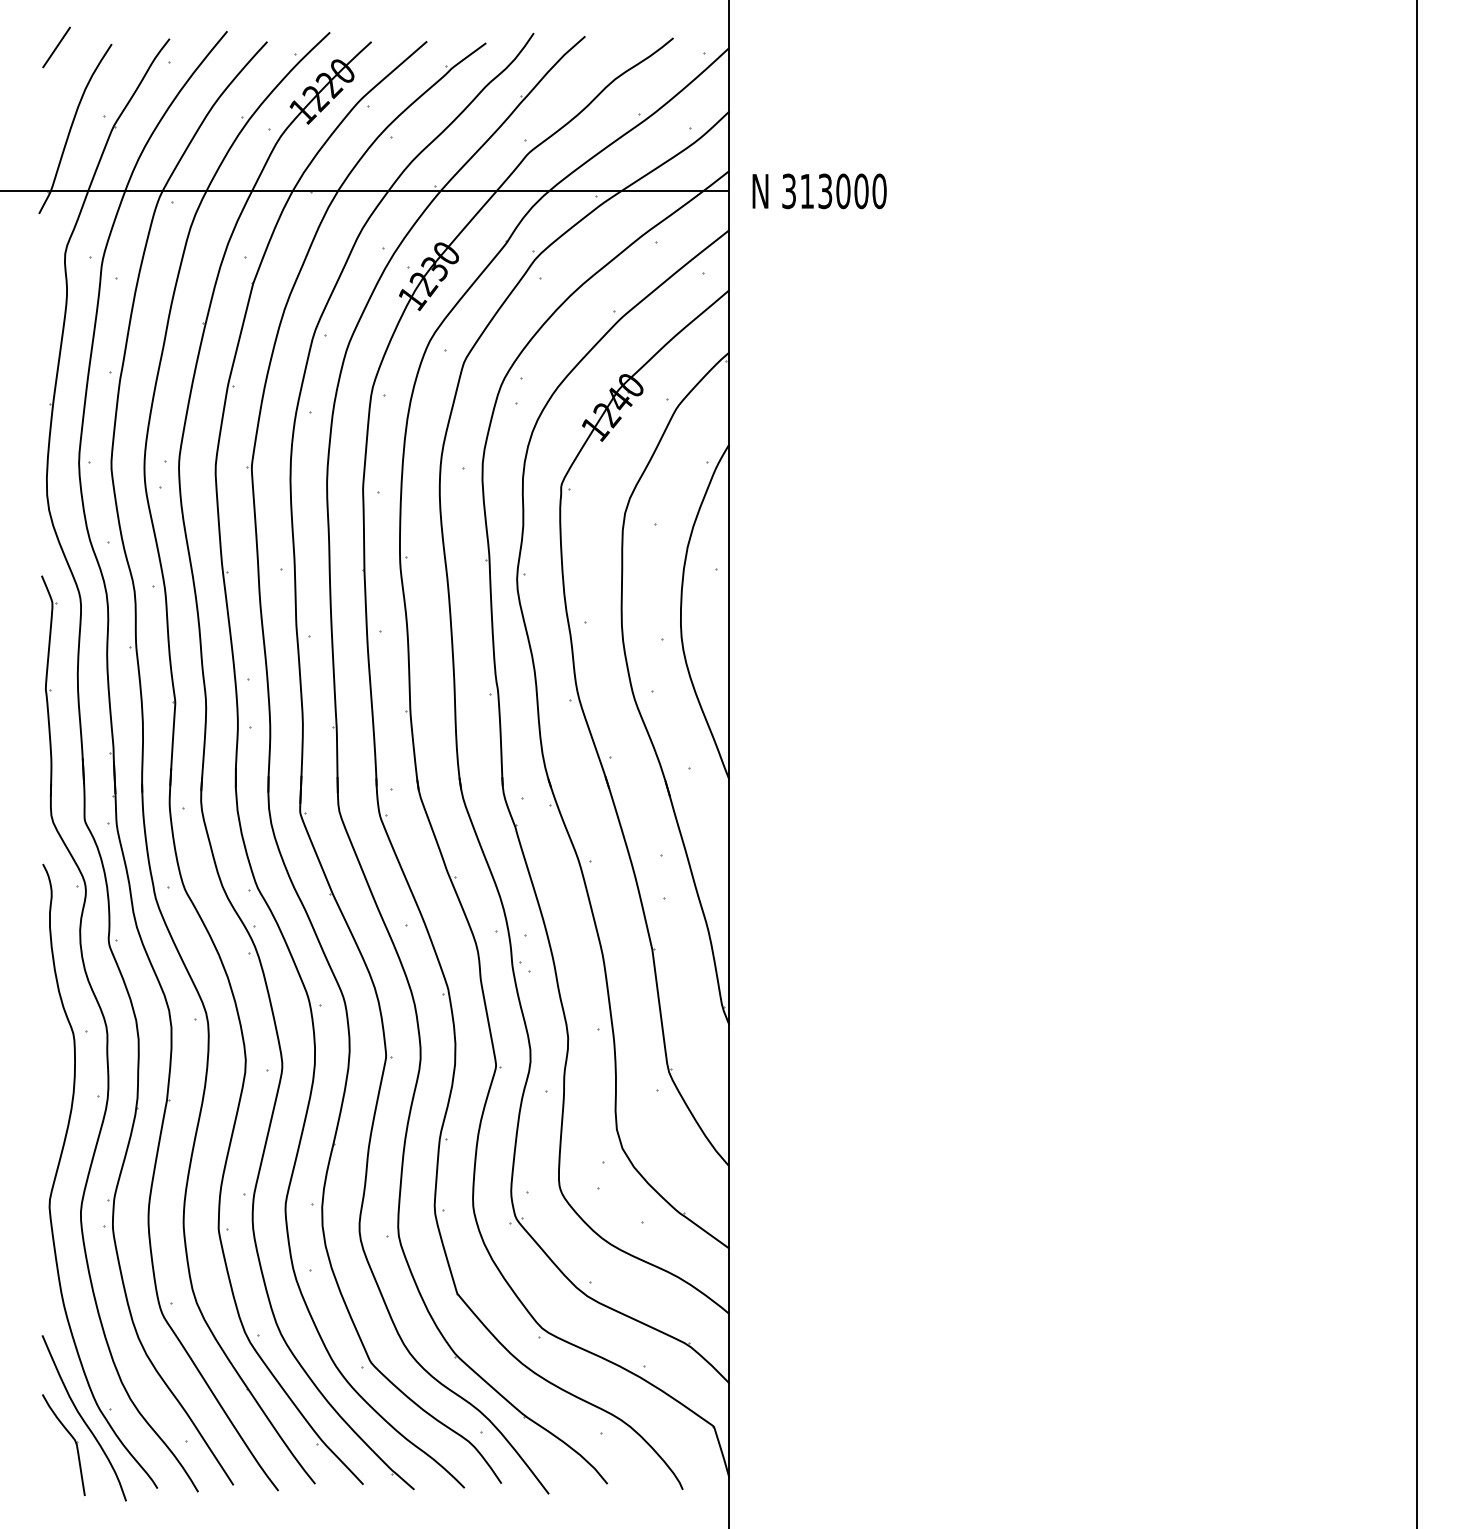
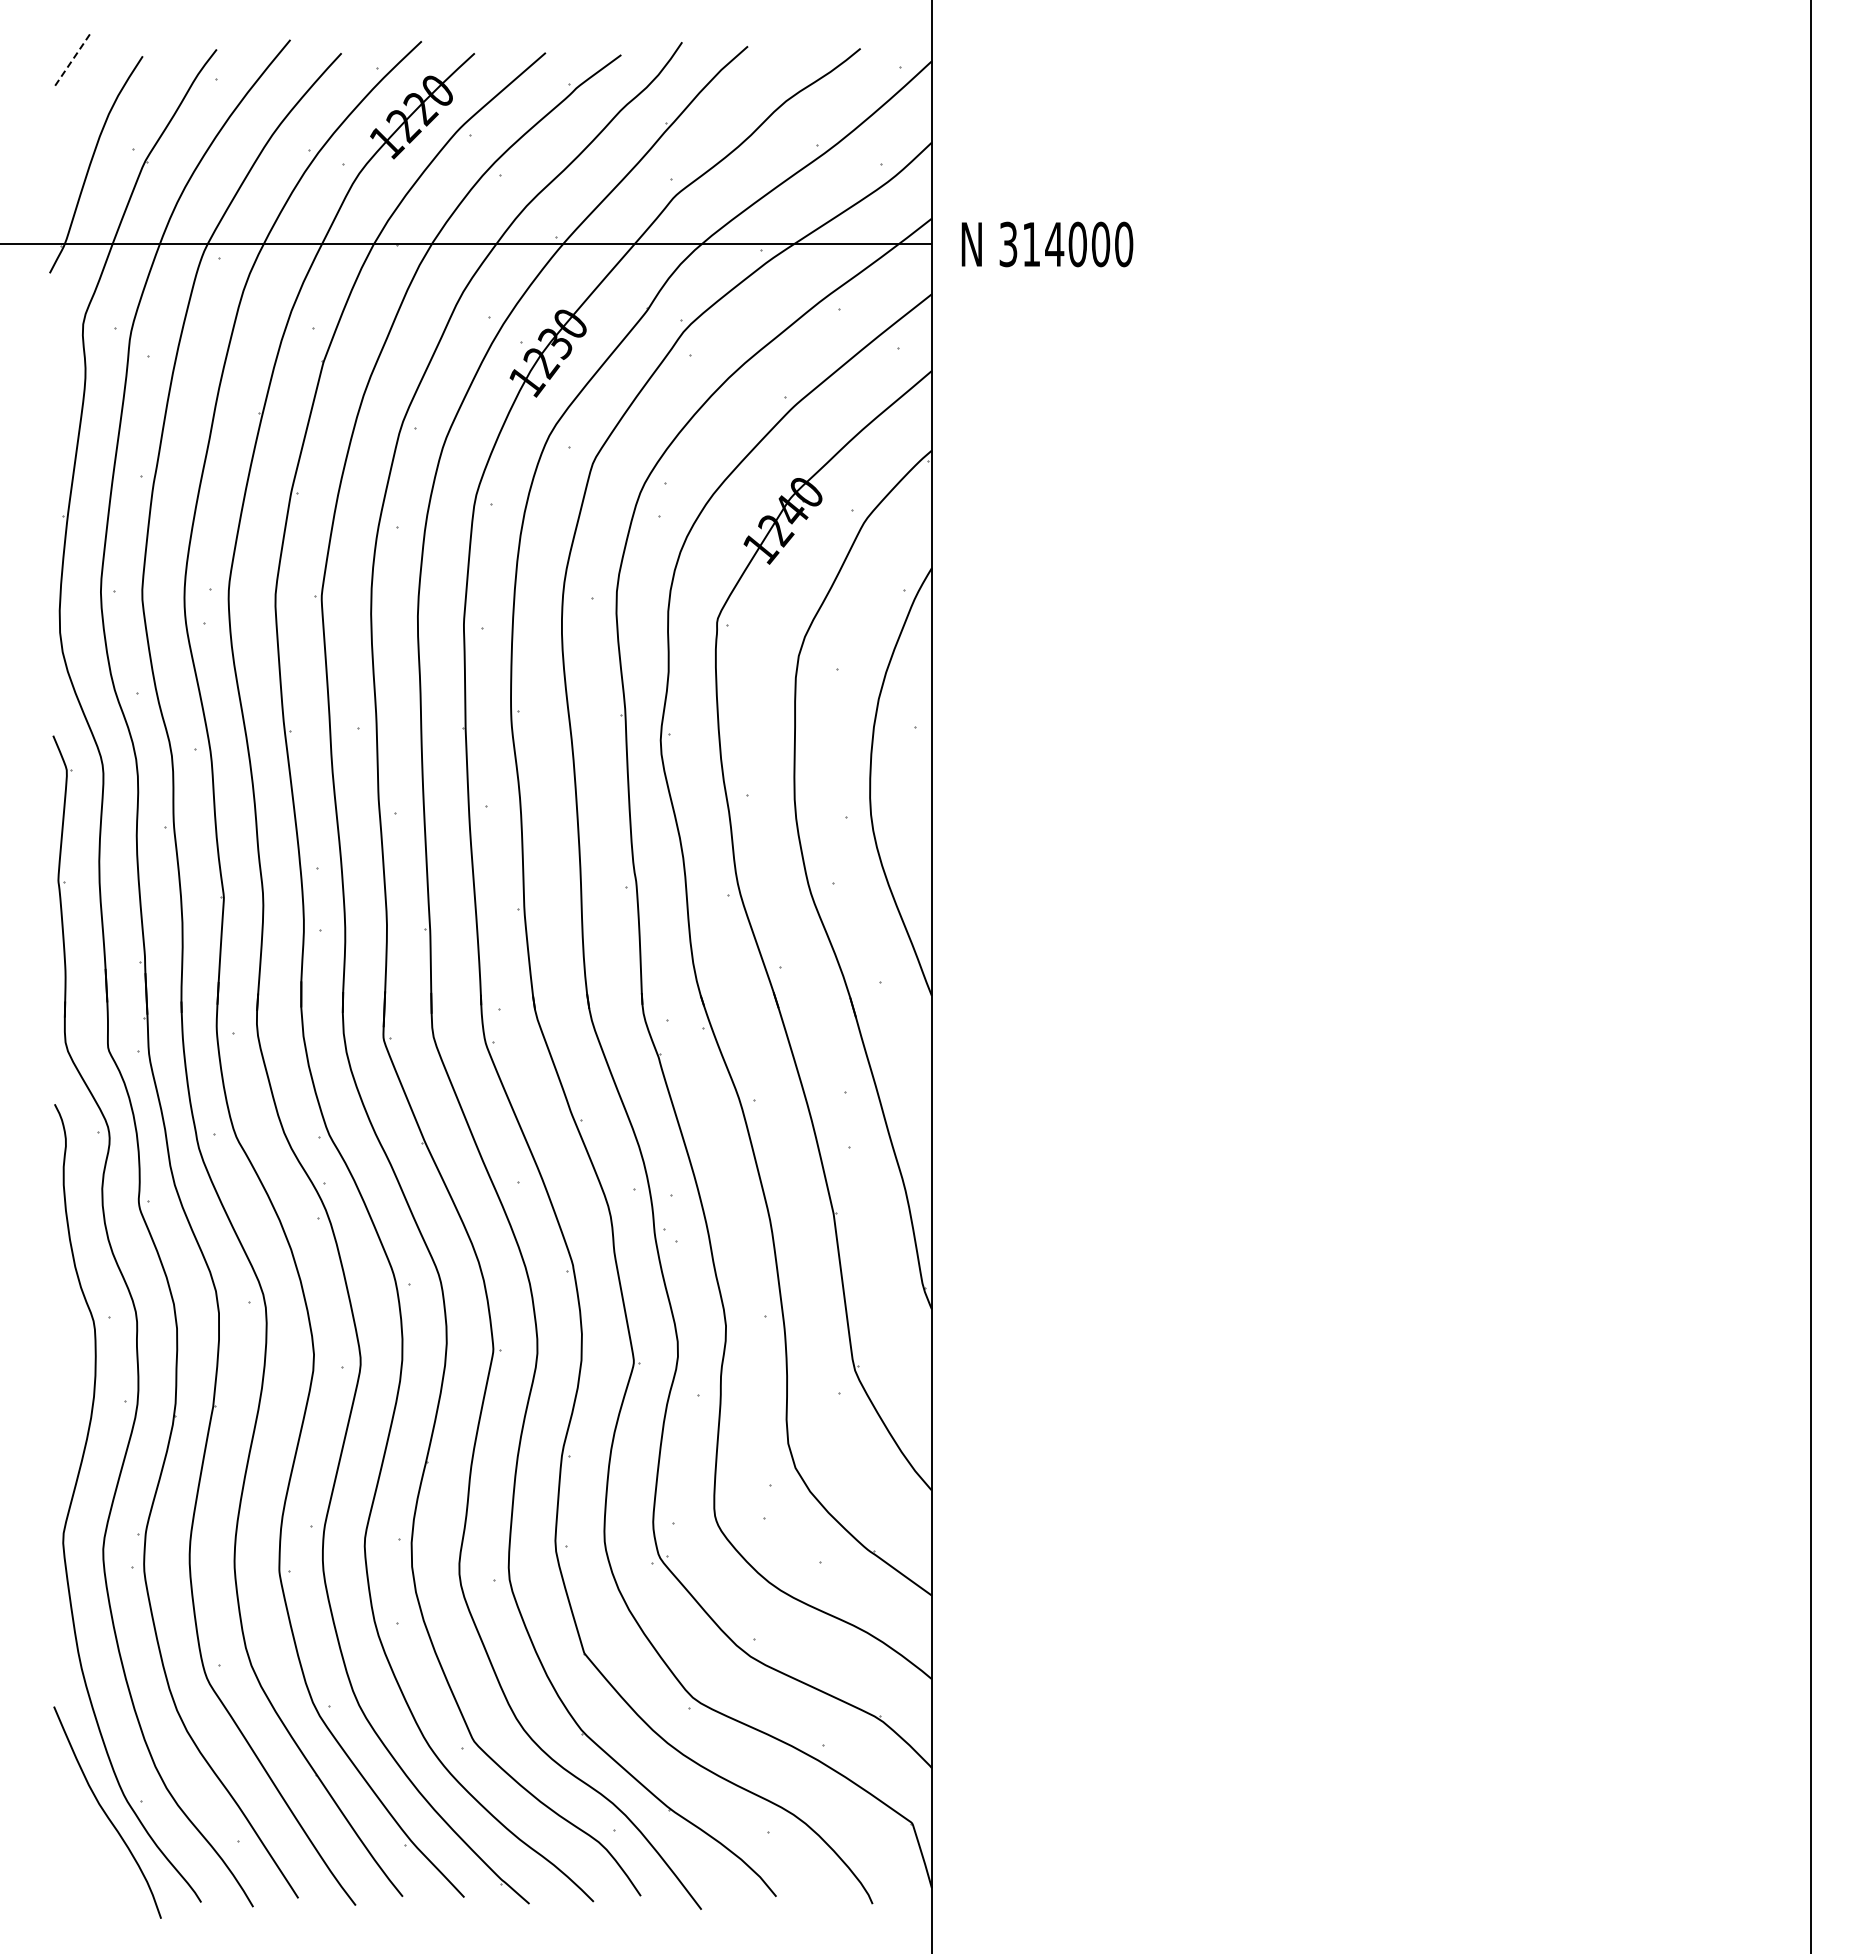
line: (56, 47) -> (72, 60), solid -> dashed
text: (825, 191) -> (1054, 244), 313000 -> 314000
part: (72, 1438) -> (92, 1838), removed

